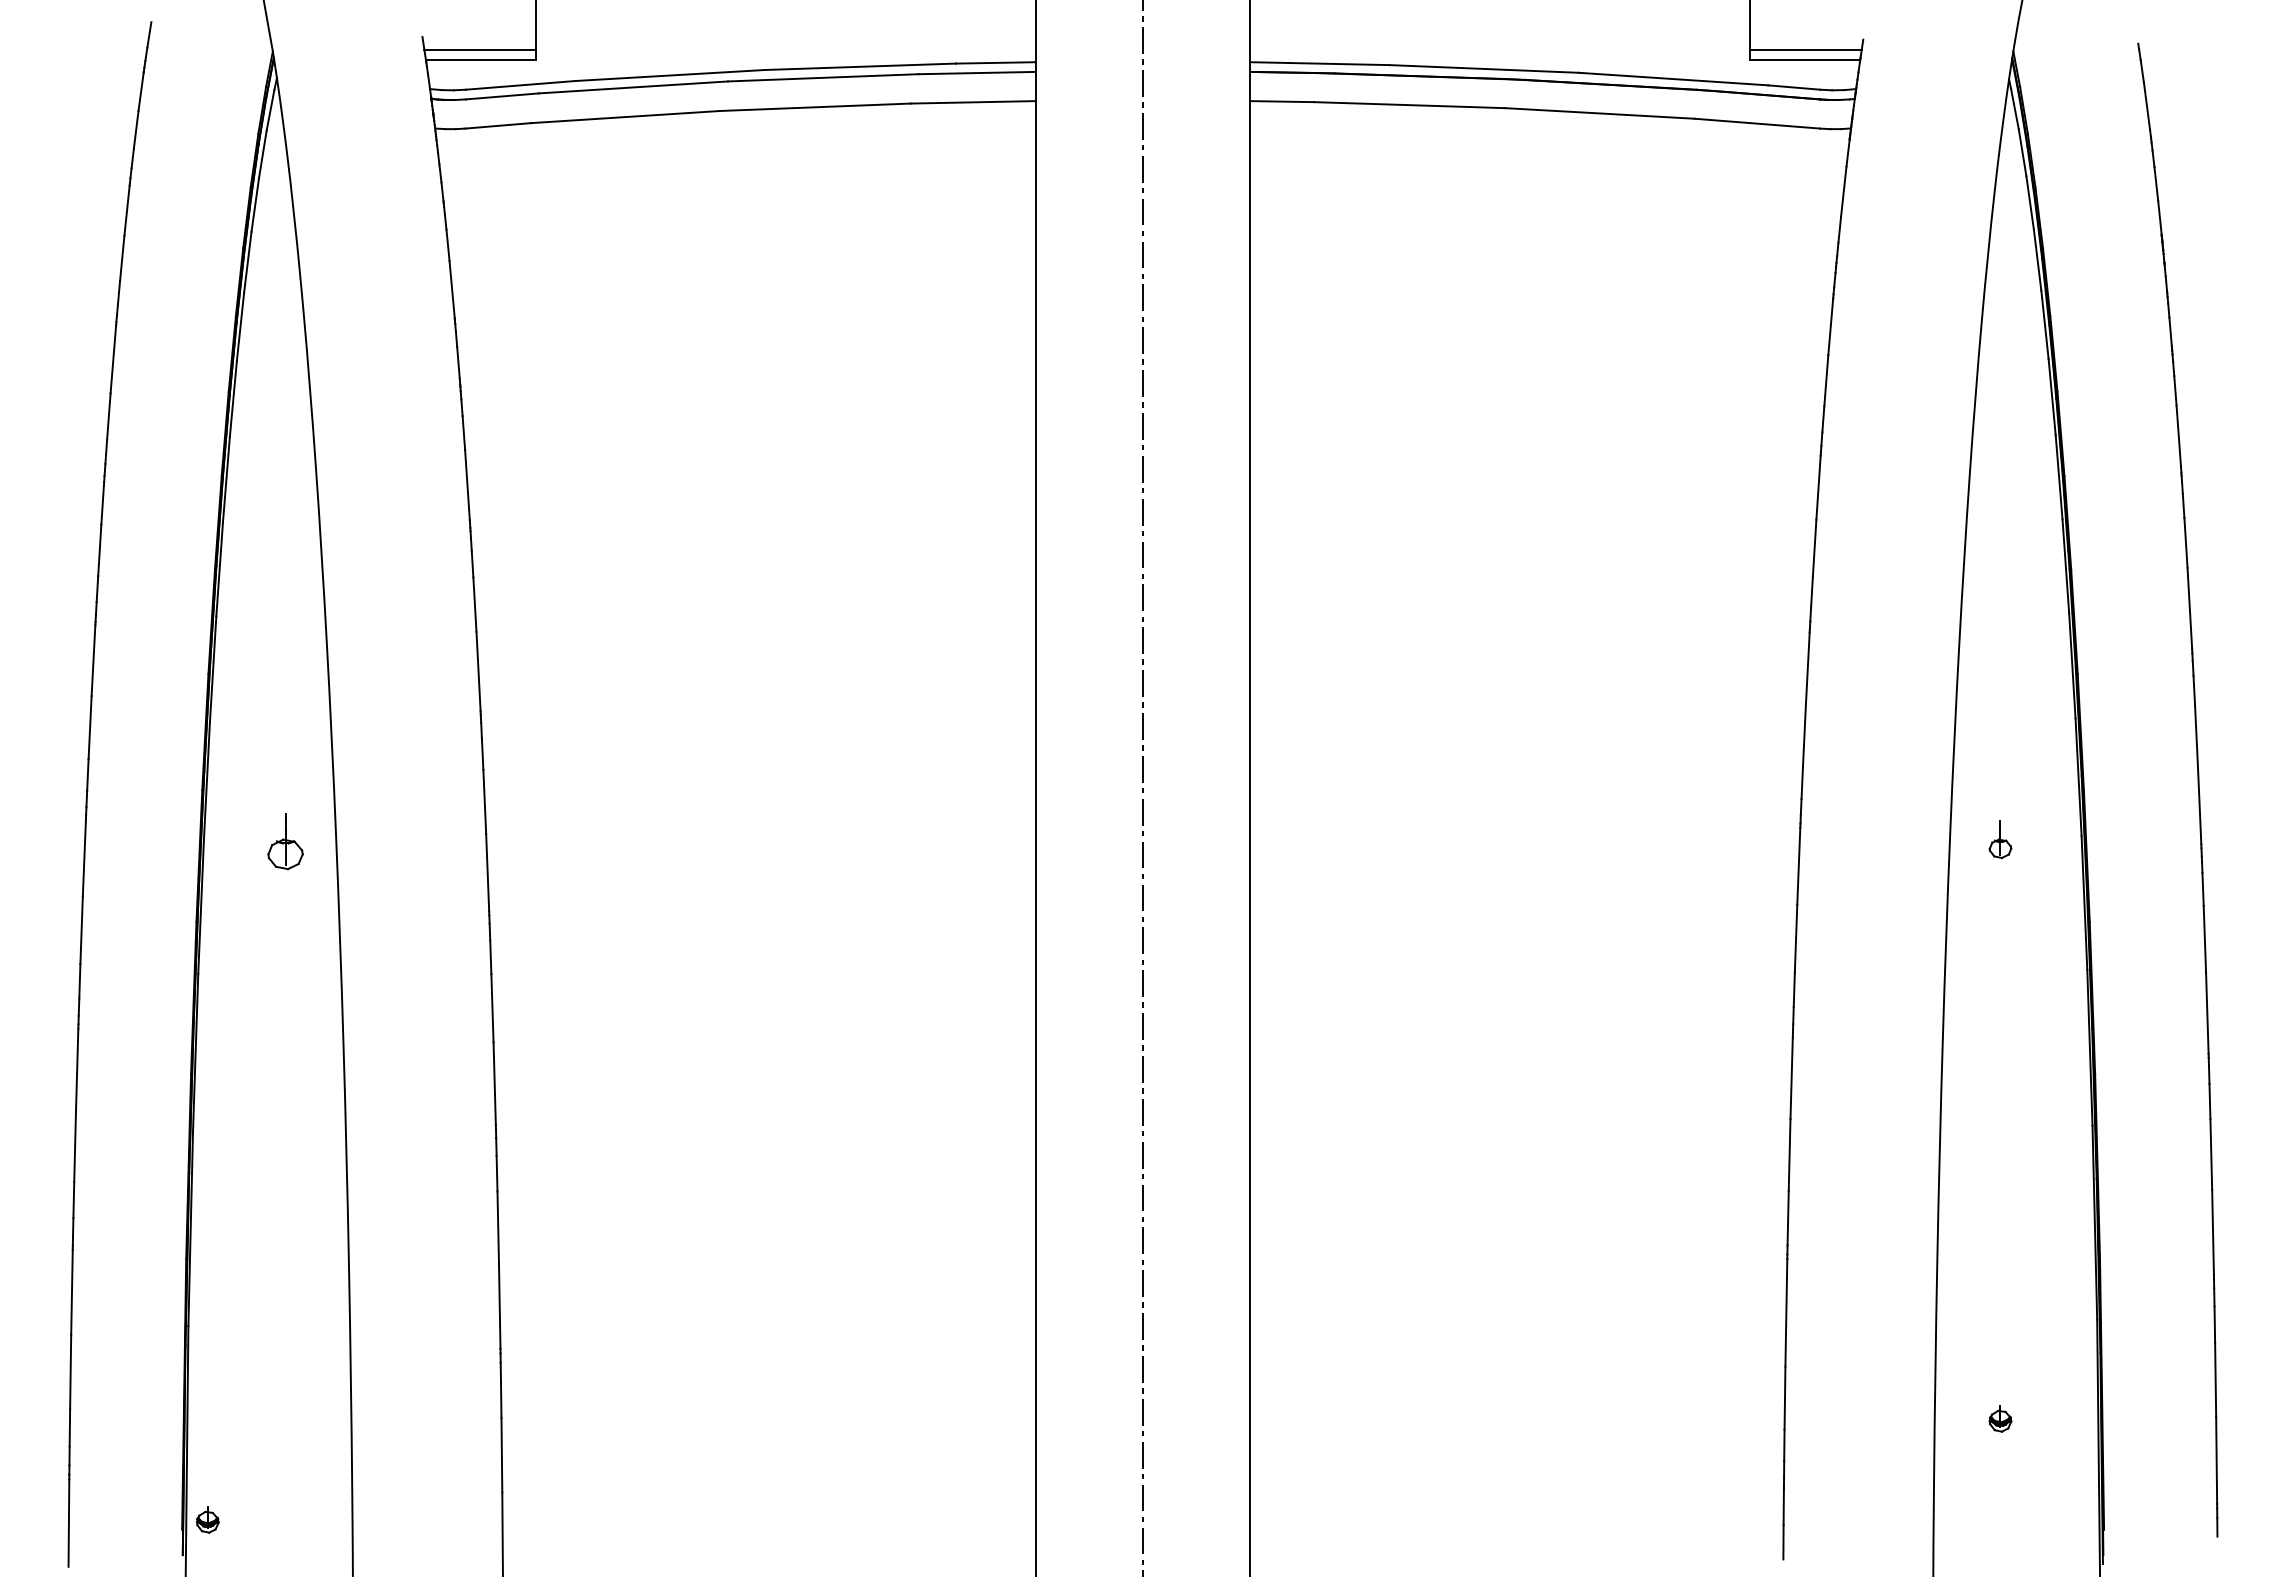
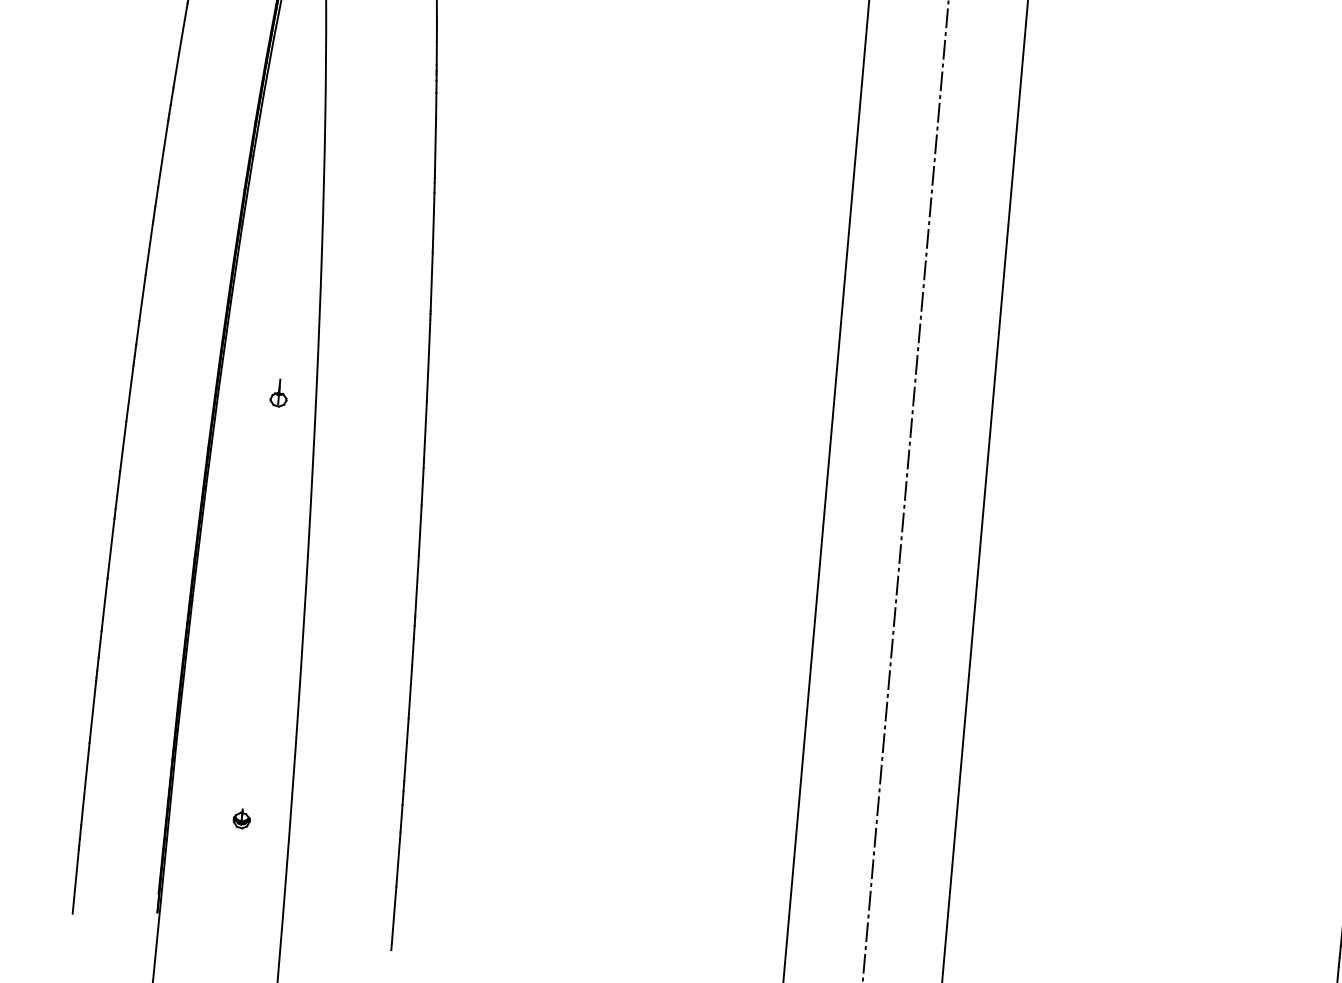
part: (285, 839) -> (278, 392), size x0.62
part: (207, 1519) -> (241, 818), moved

